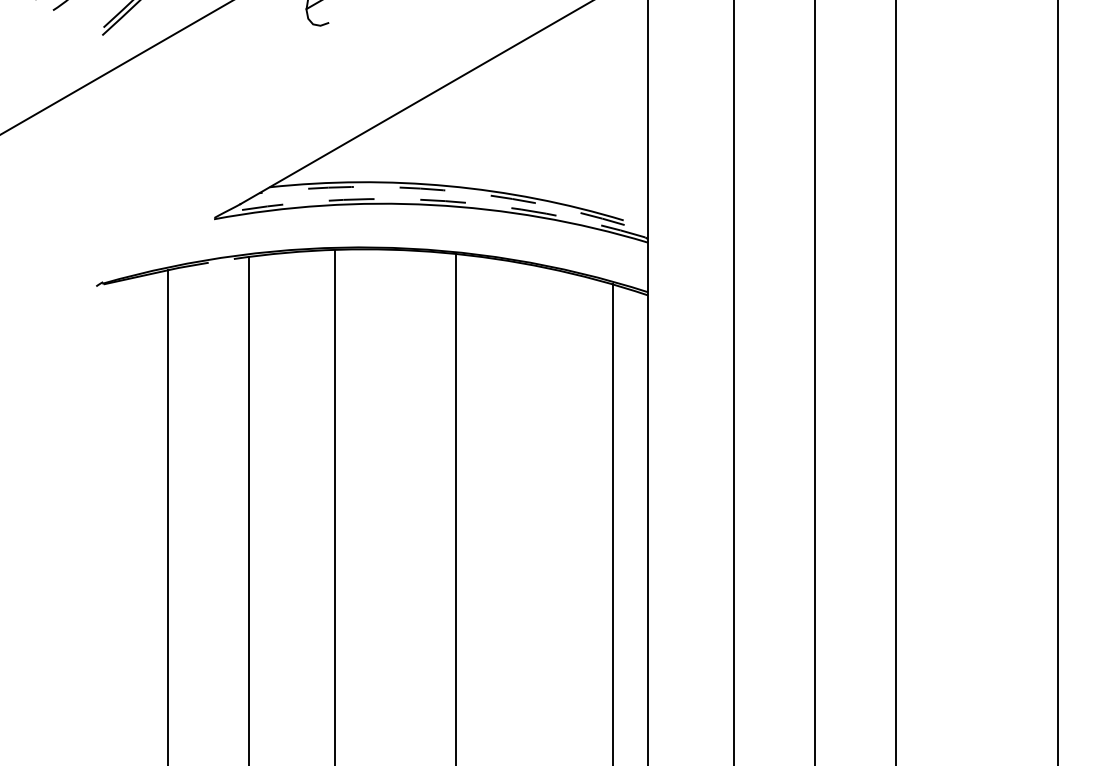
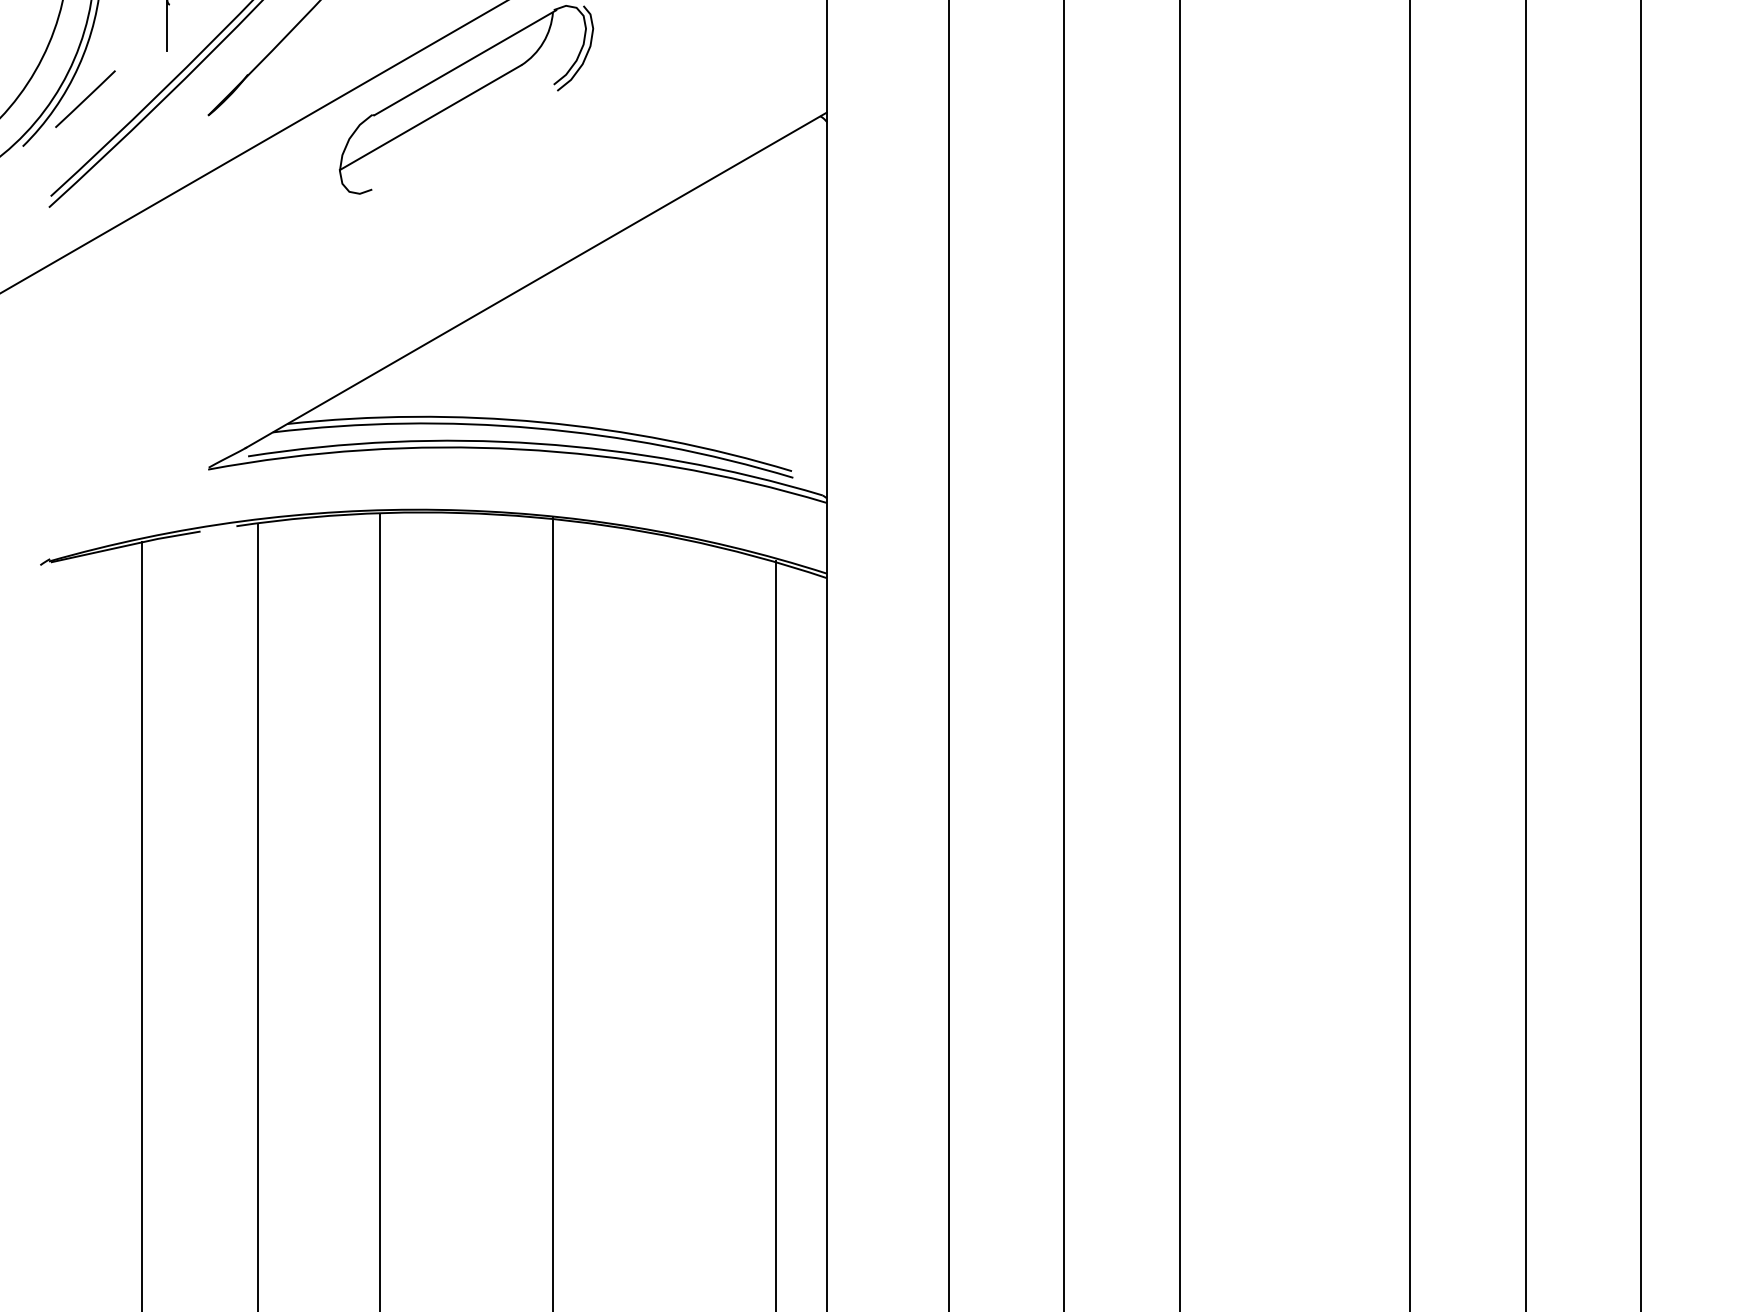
arc: (443, 190) -> (535, 428), dashed -> solid
arc: (445, 200) -> (537, 443), dashed -> solid

